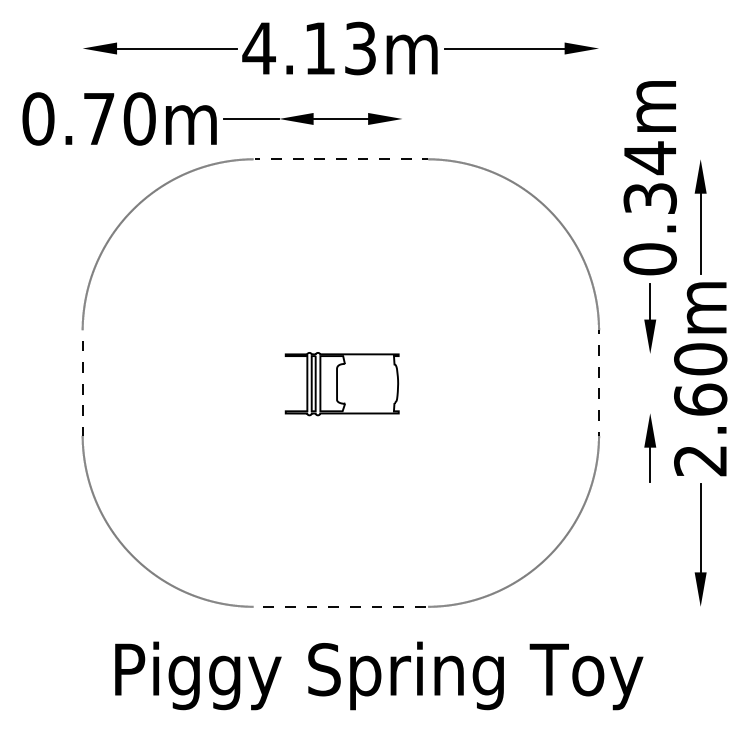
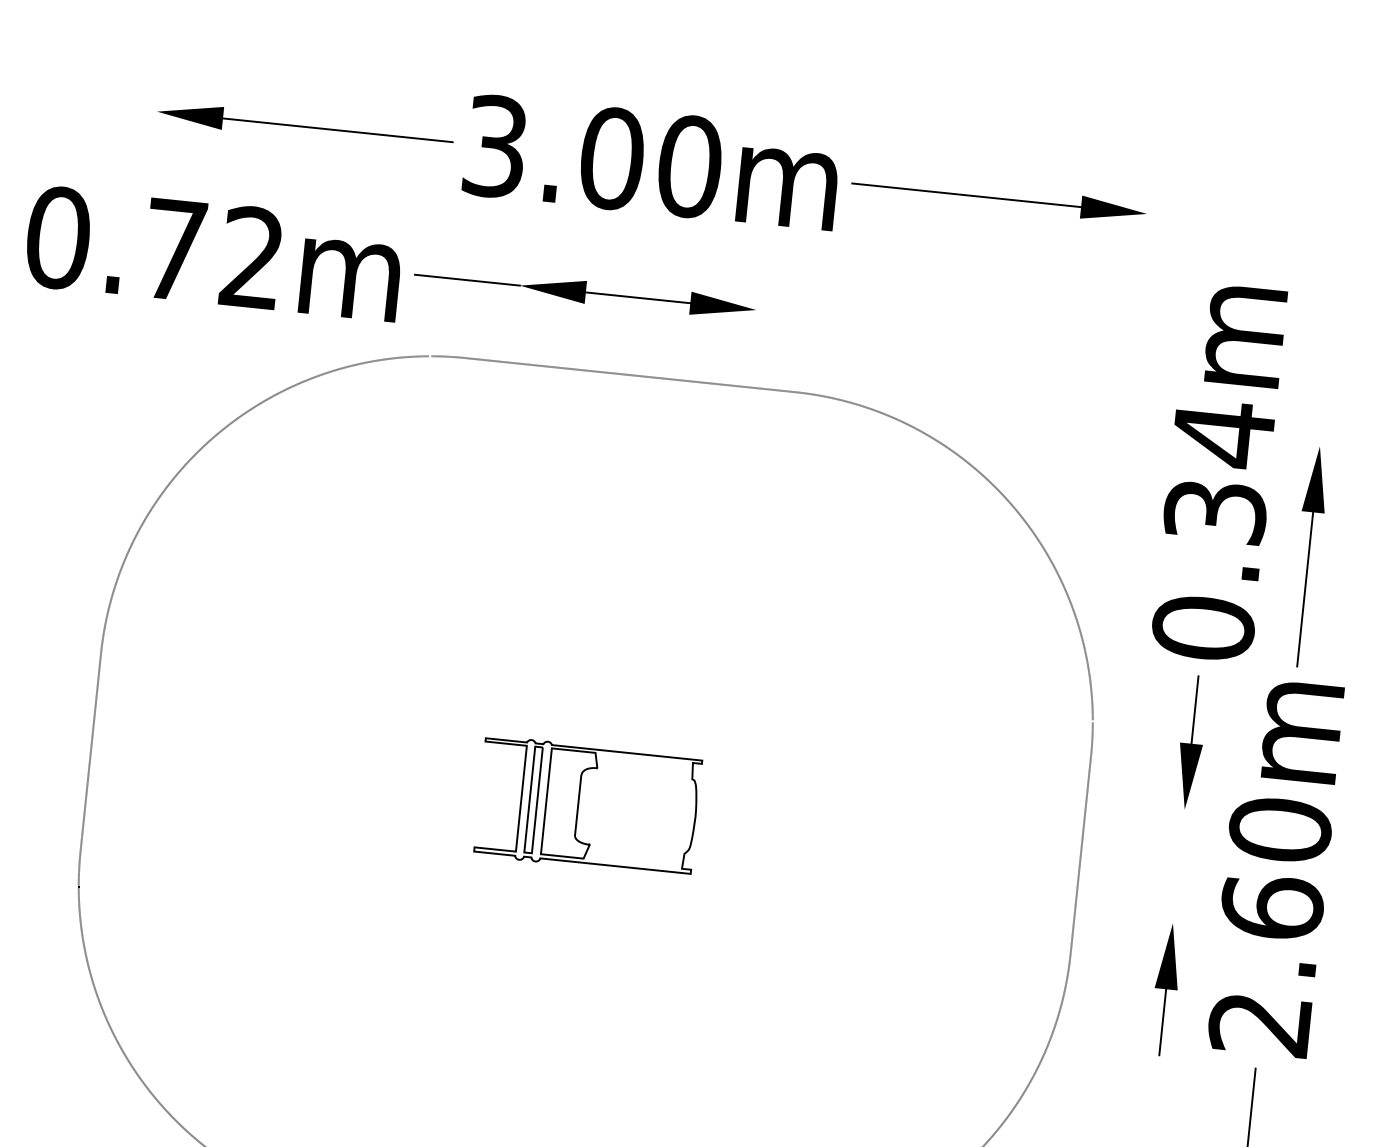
text: (309, 48) -> (591, 156), 4.13m -> 3.00m
text: (139, 118) -> (252, 257), 0.70m -> 0.72m

